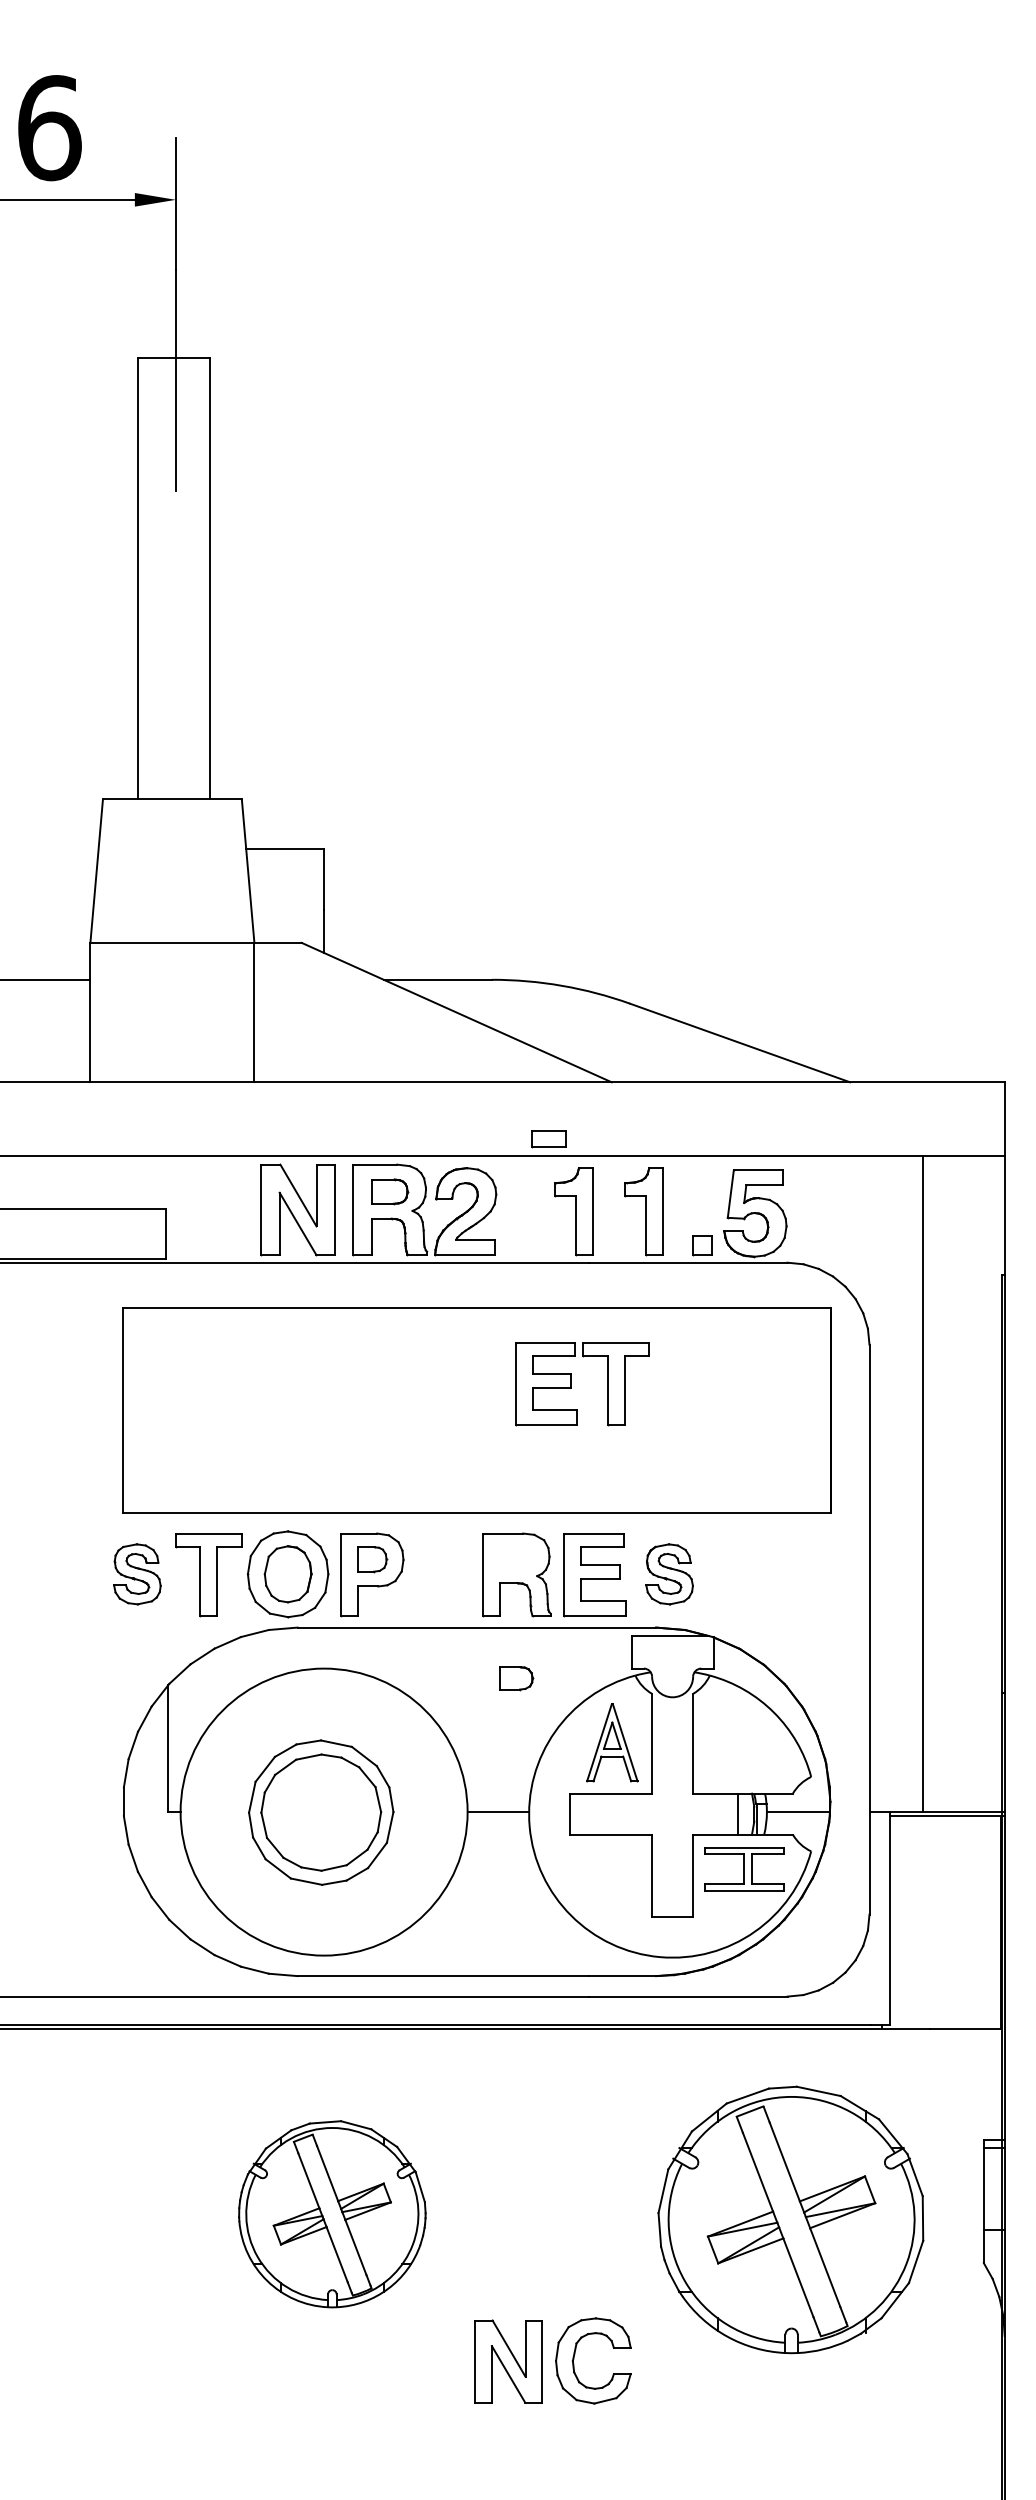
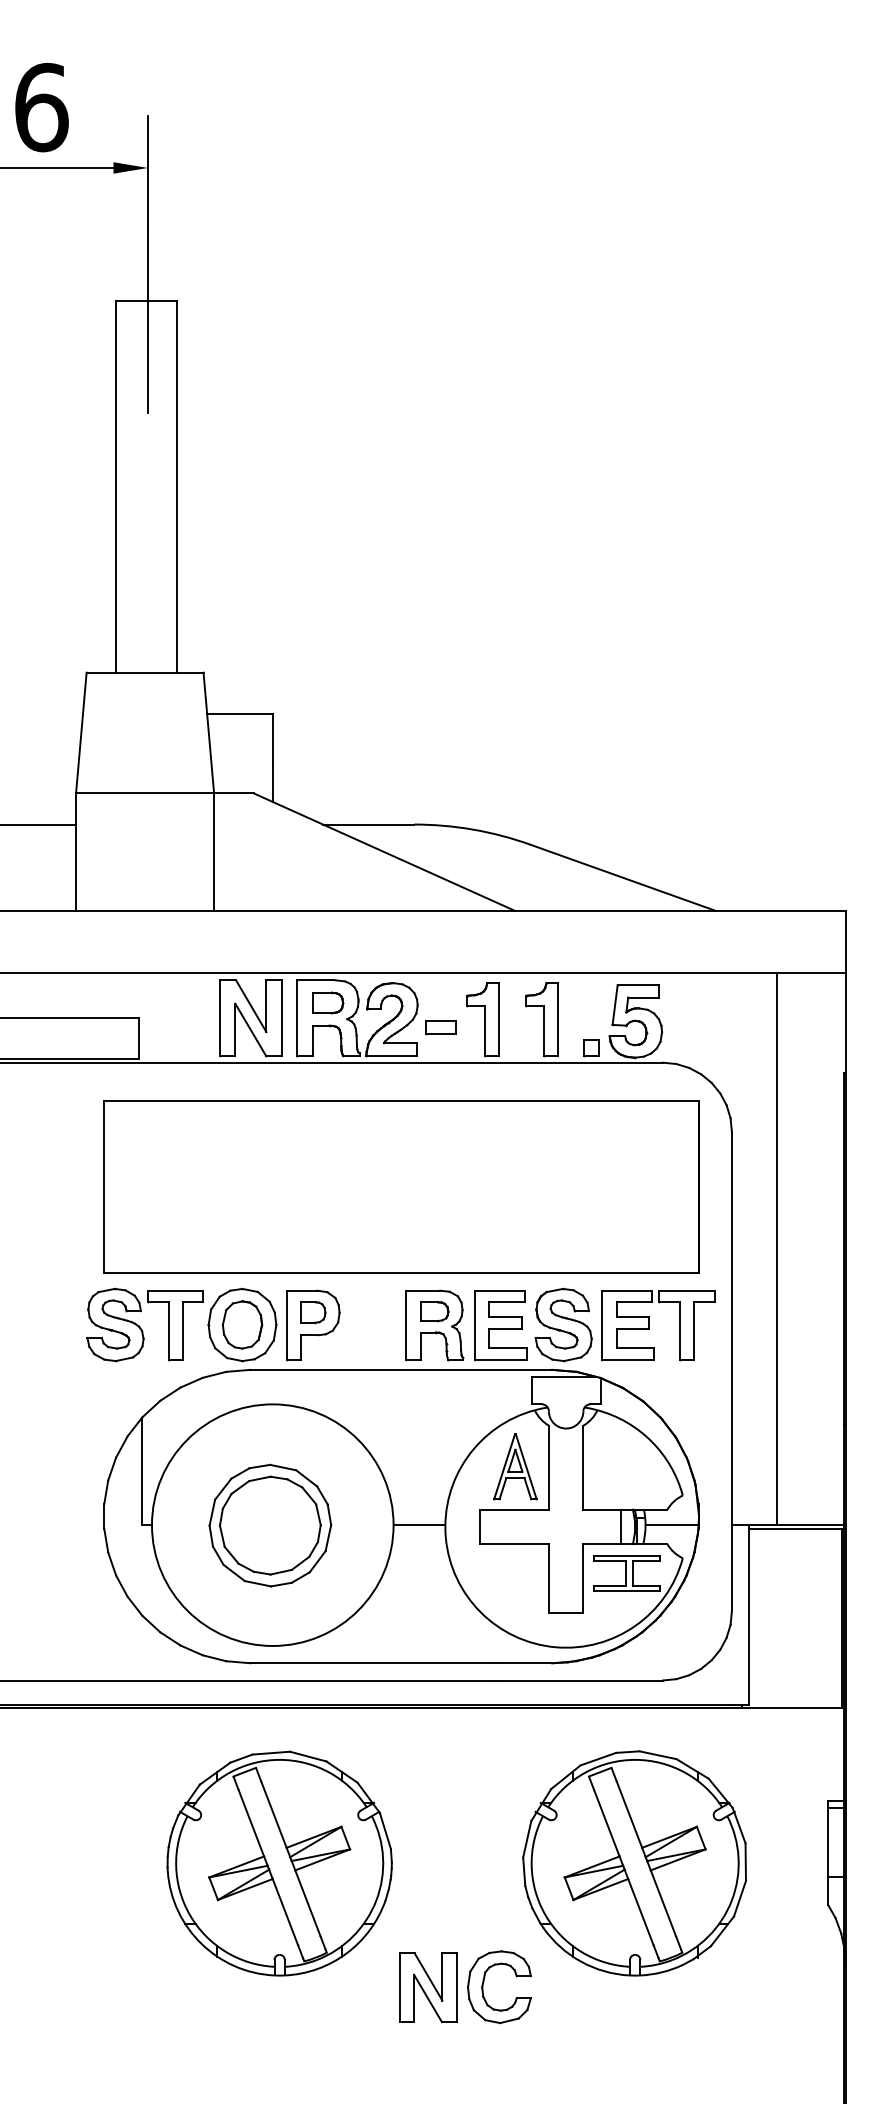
part: (548, 1139) -> (440, 1028), moved
part: (571, 1384) -> (649, 1326), moved
part: (137, 1574) -> (115, 1325), size x1.43
part: (669, 1574) -> (563, 1325), size x1.43
part: (516, 1678) -> (434, 1311), moved
part: (332, 2214) -> (279, 1863), size x1.43
part: (790, 2219) -> (634, 1863), moved

